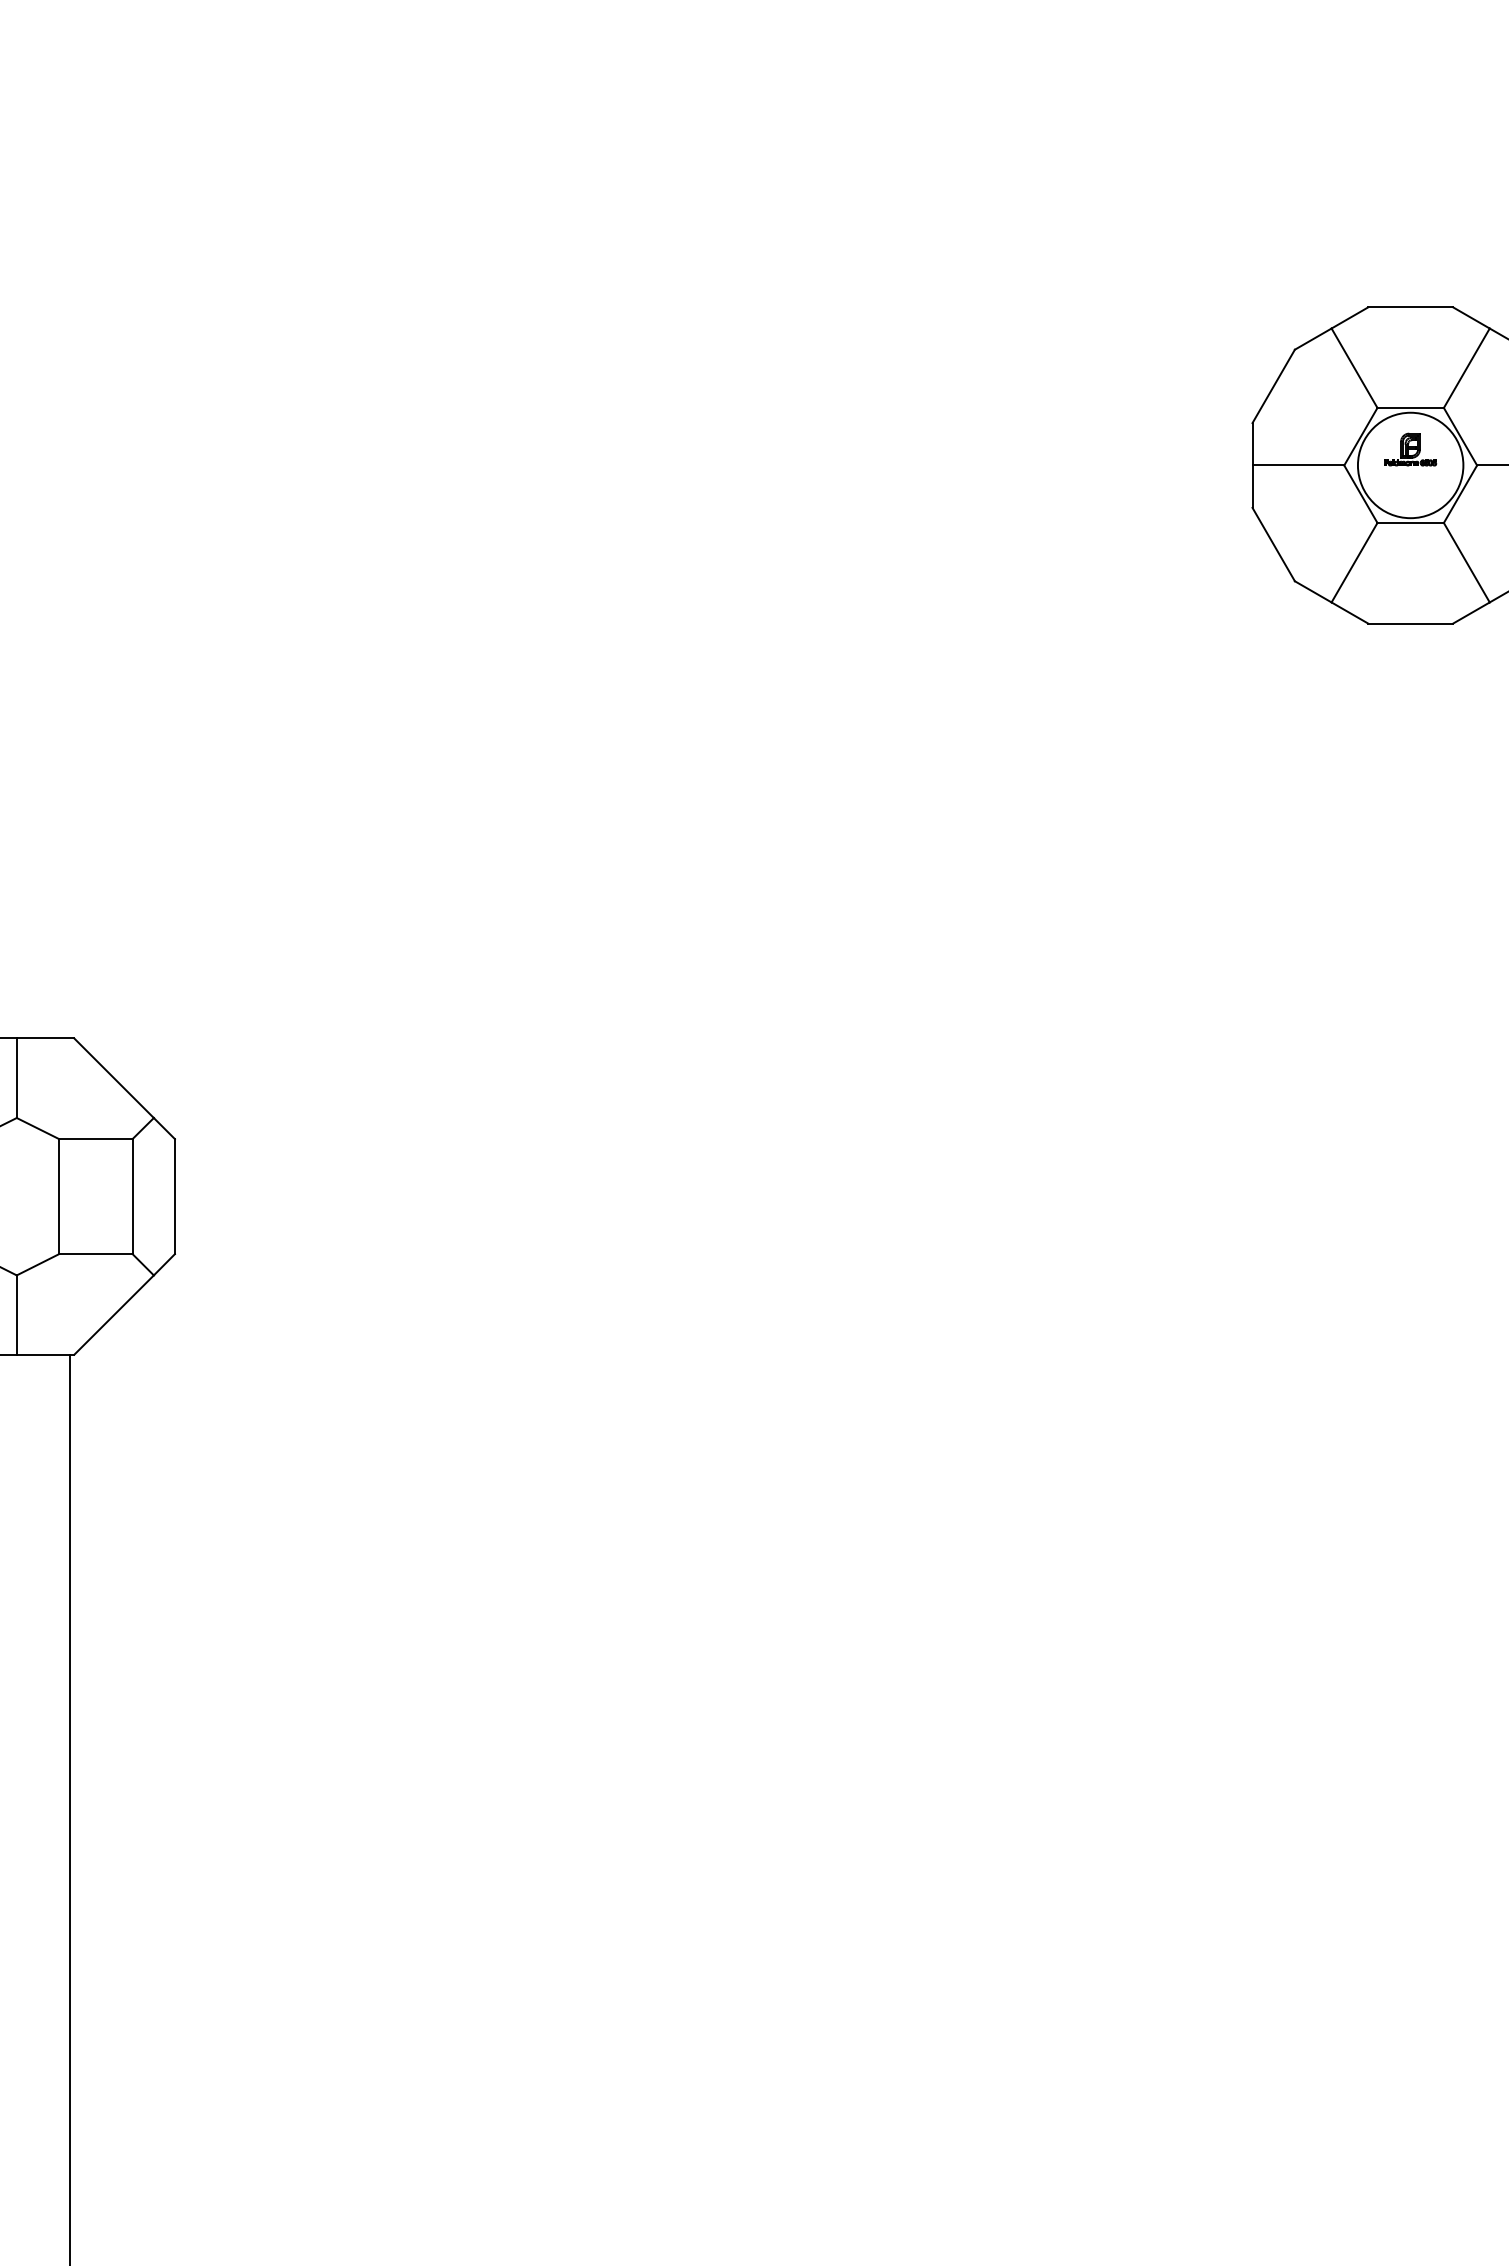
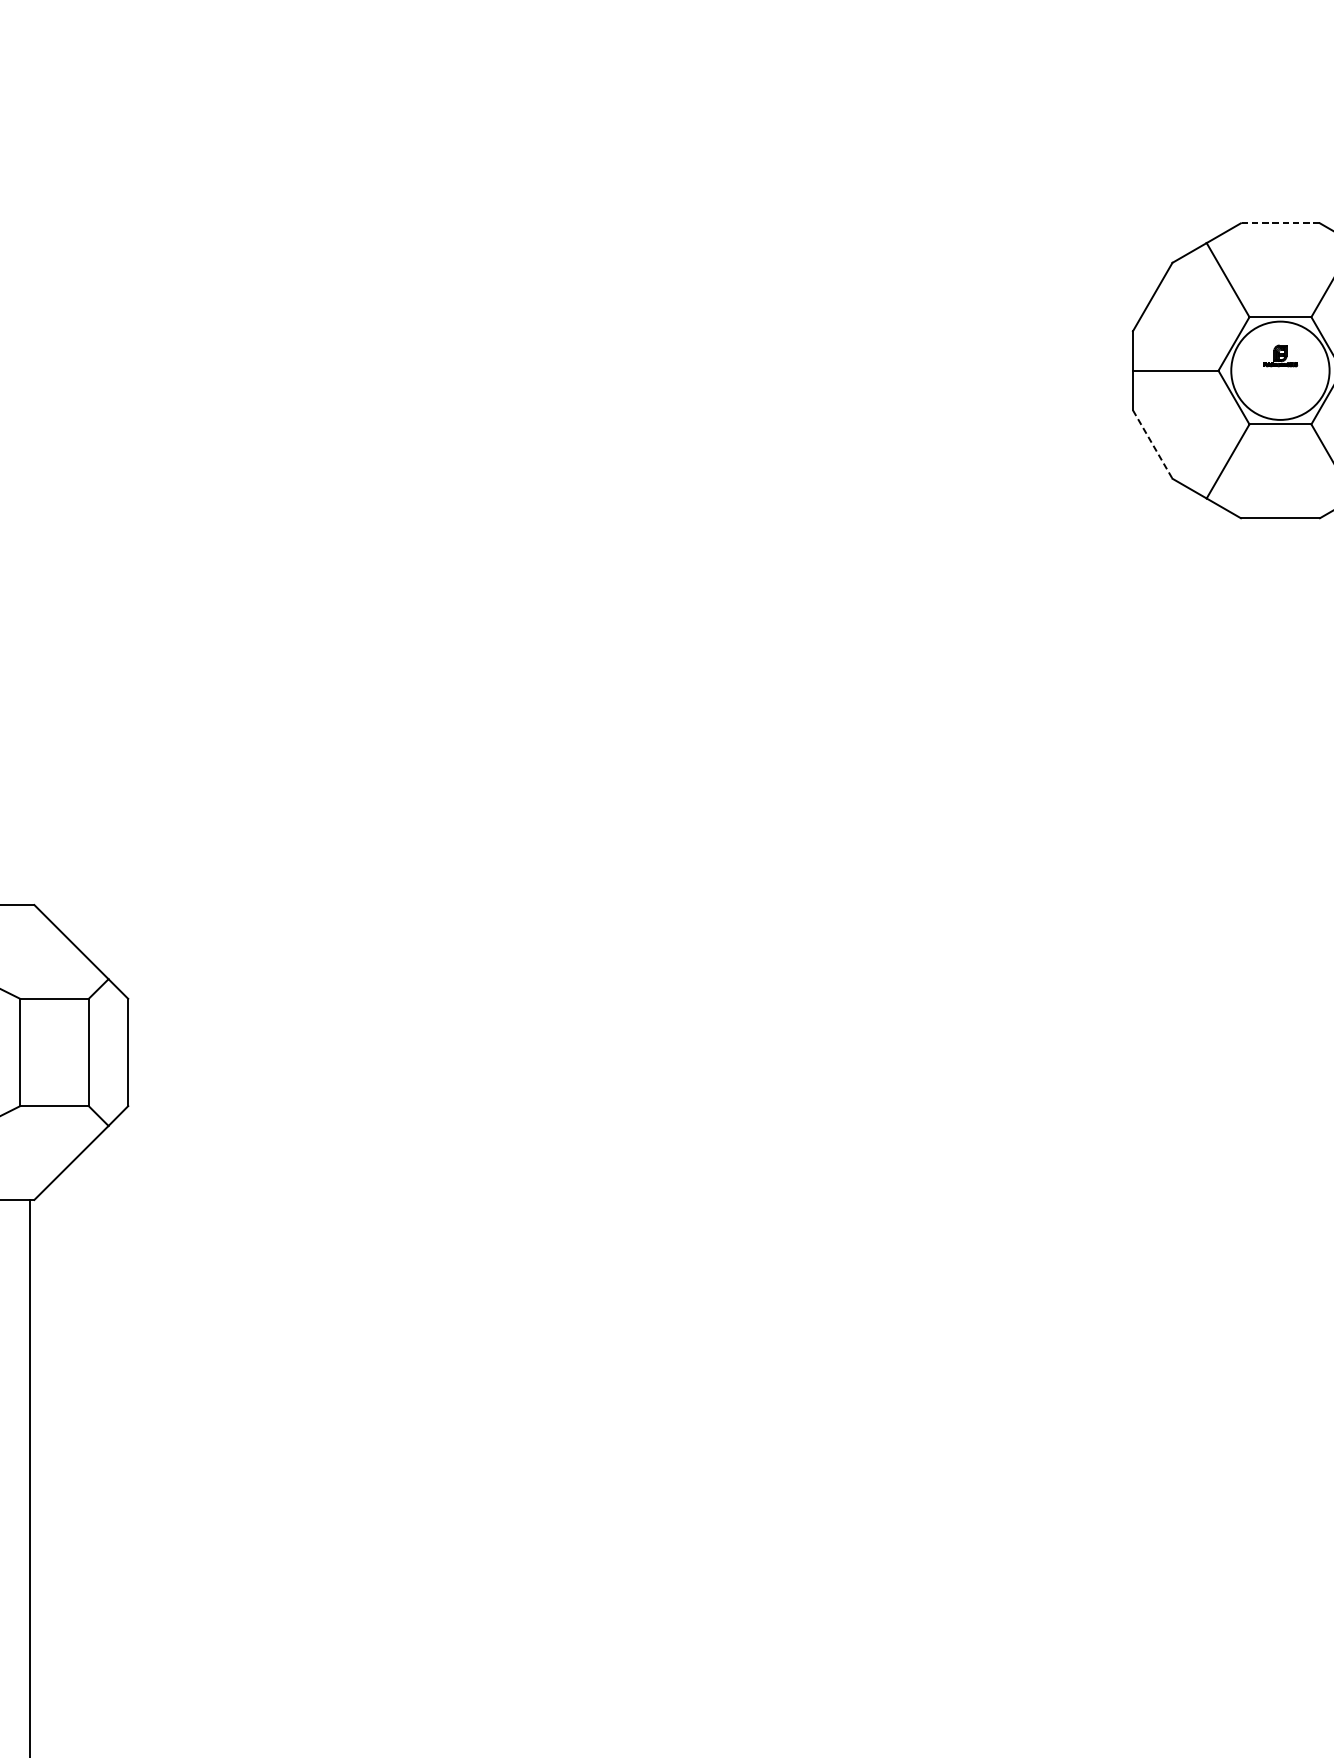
line: (1410, 307) -> (1280, 223), solid -> dashed
part: (1410, 449) -> (1280, 355), size x0.7
line: (1273, 545) -> (1152, 445), solid -> dashed

